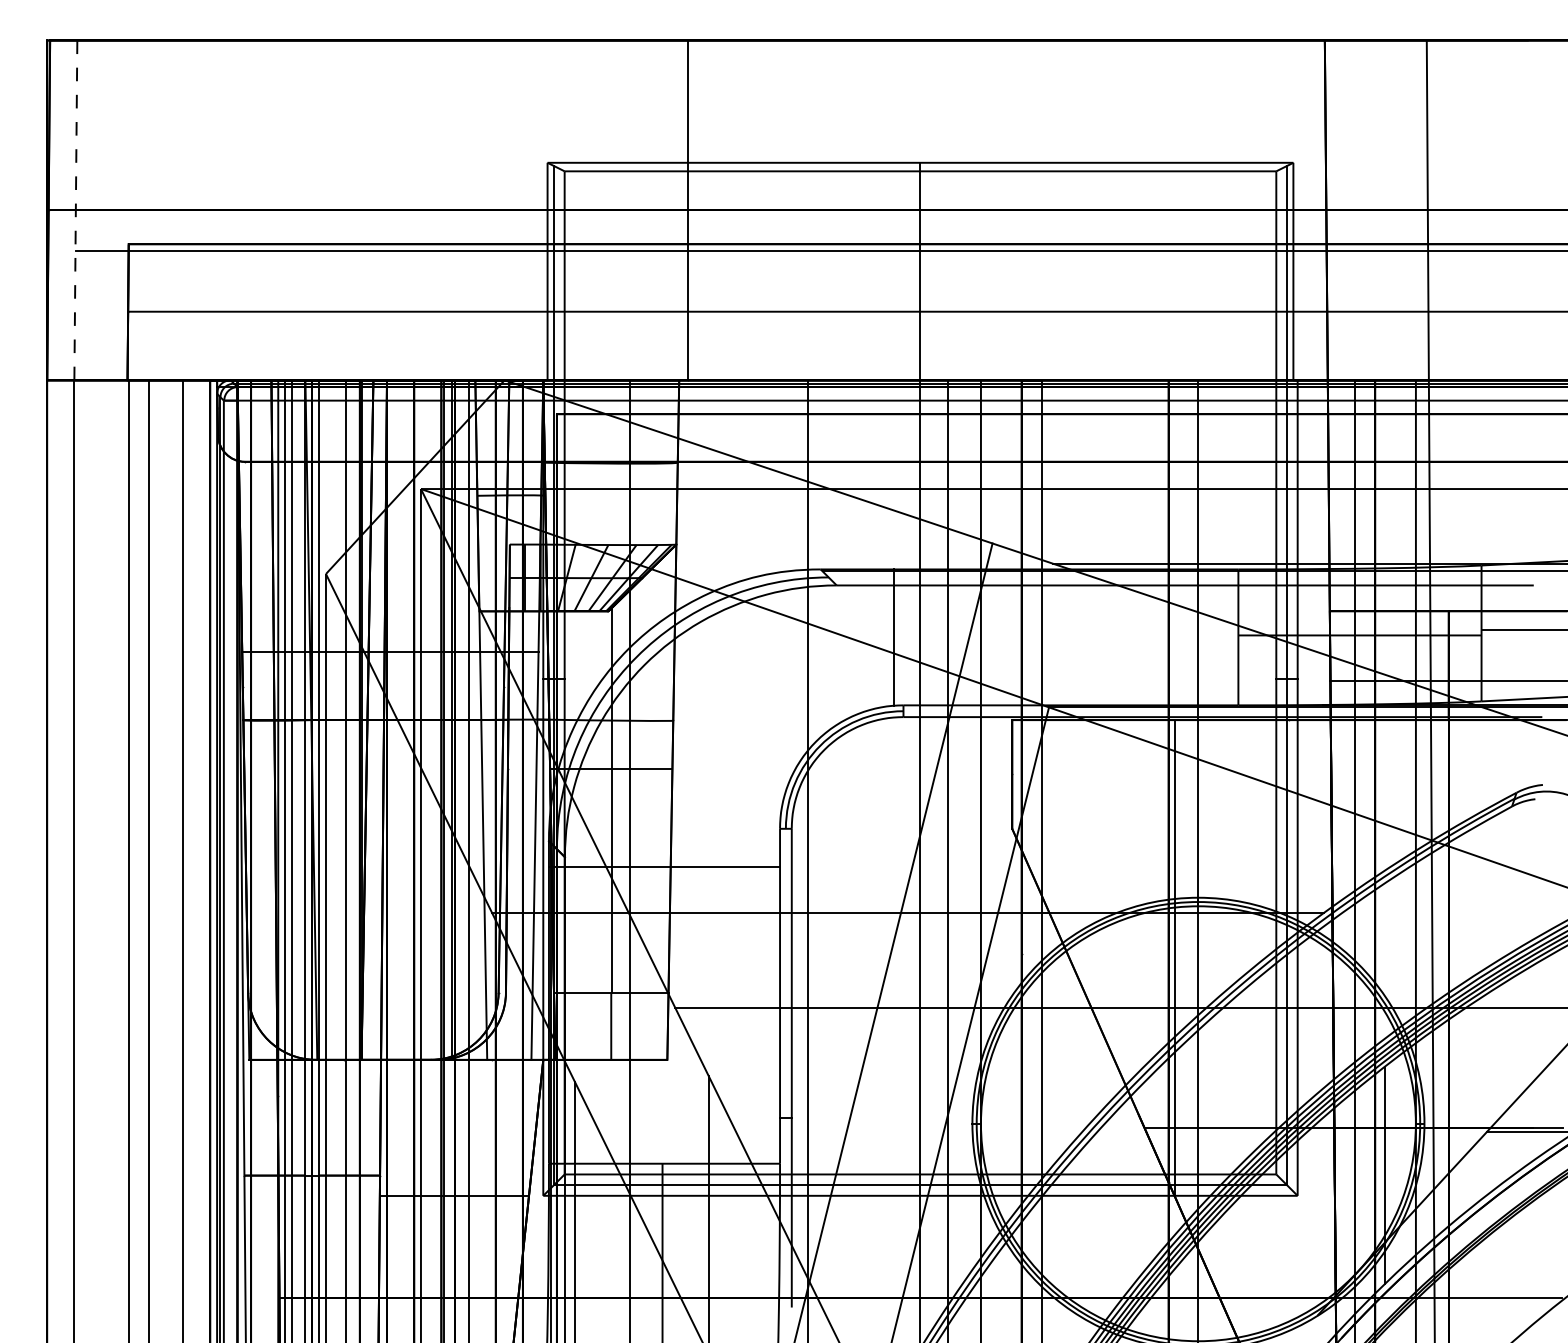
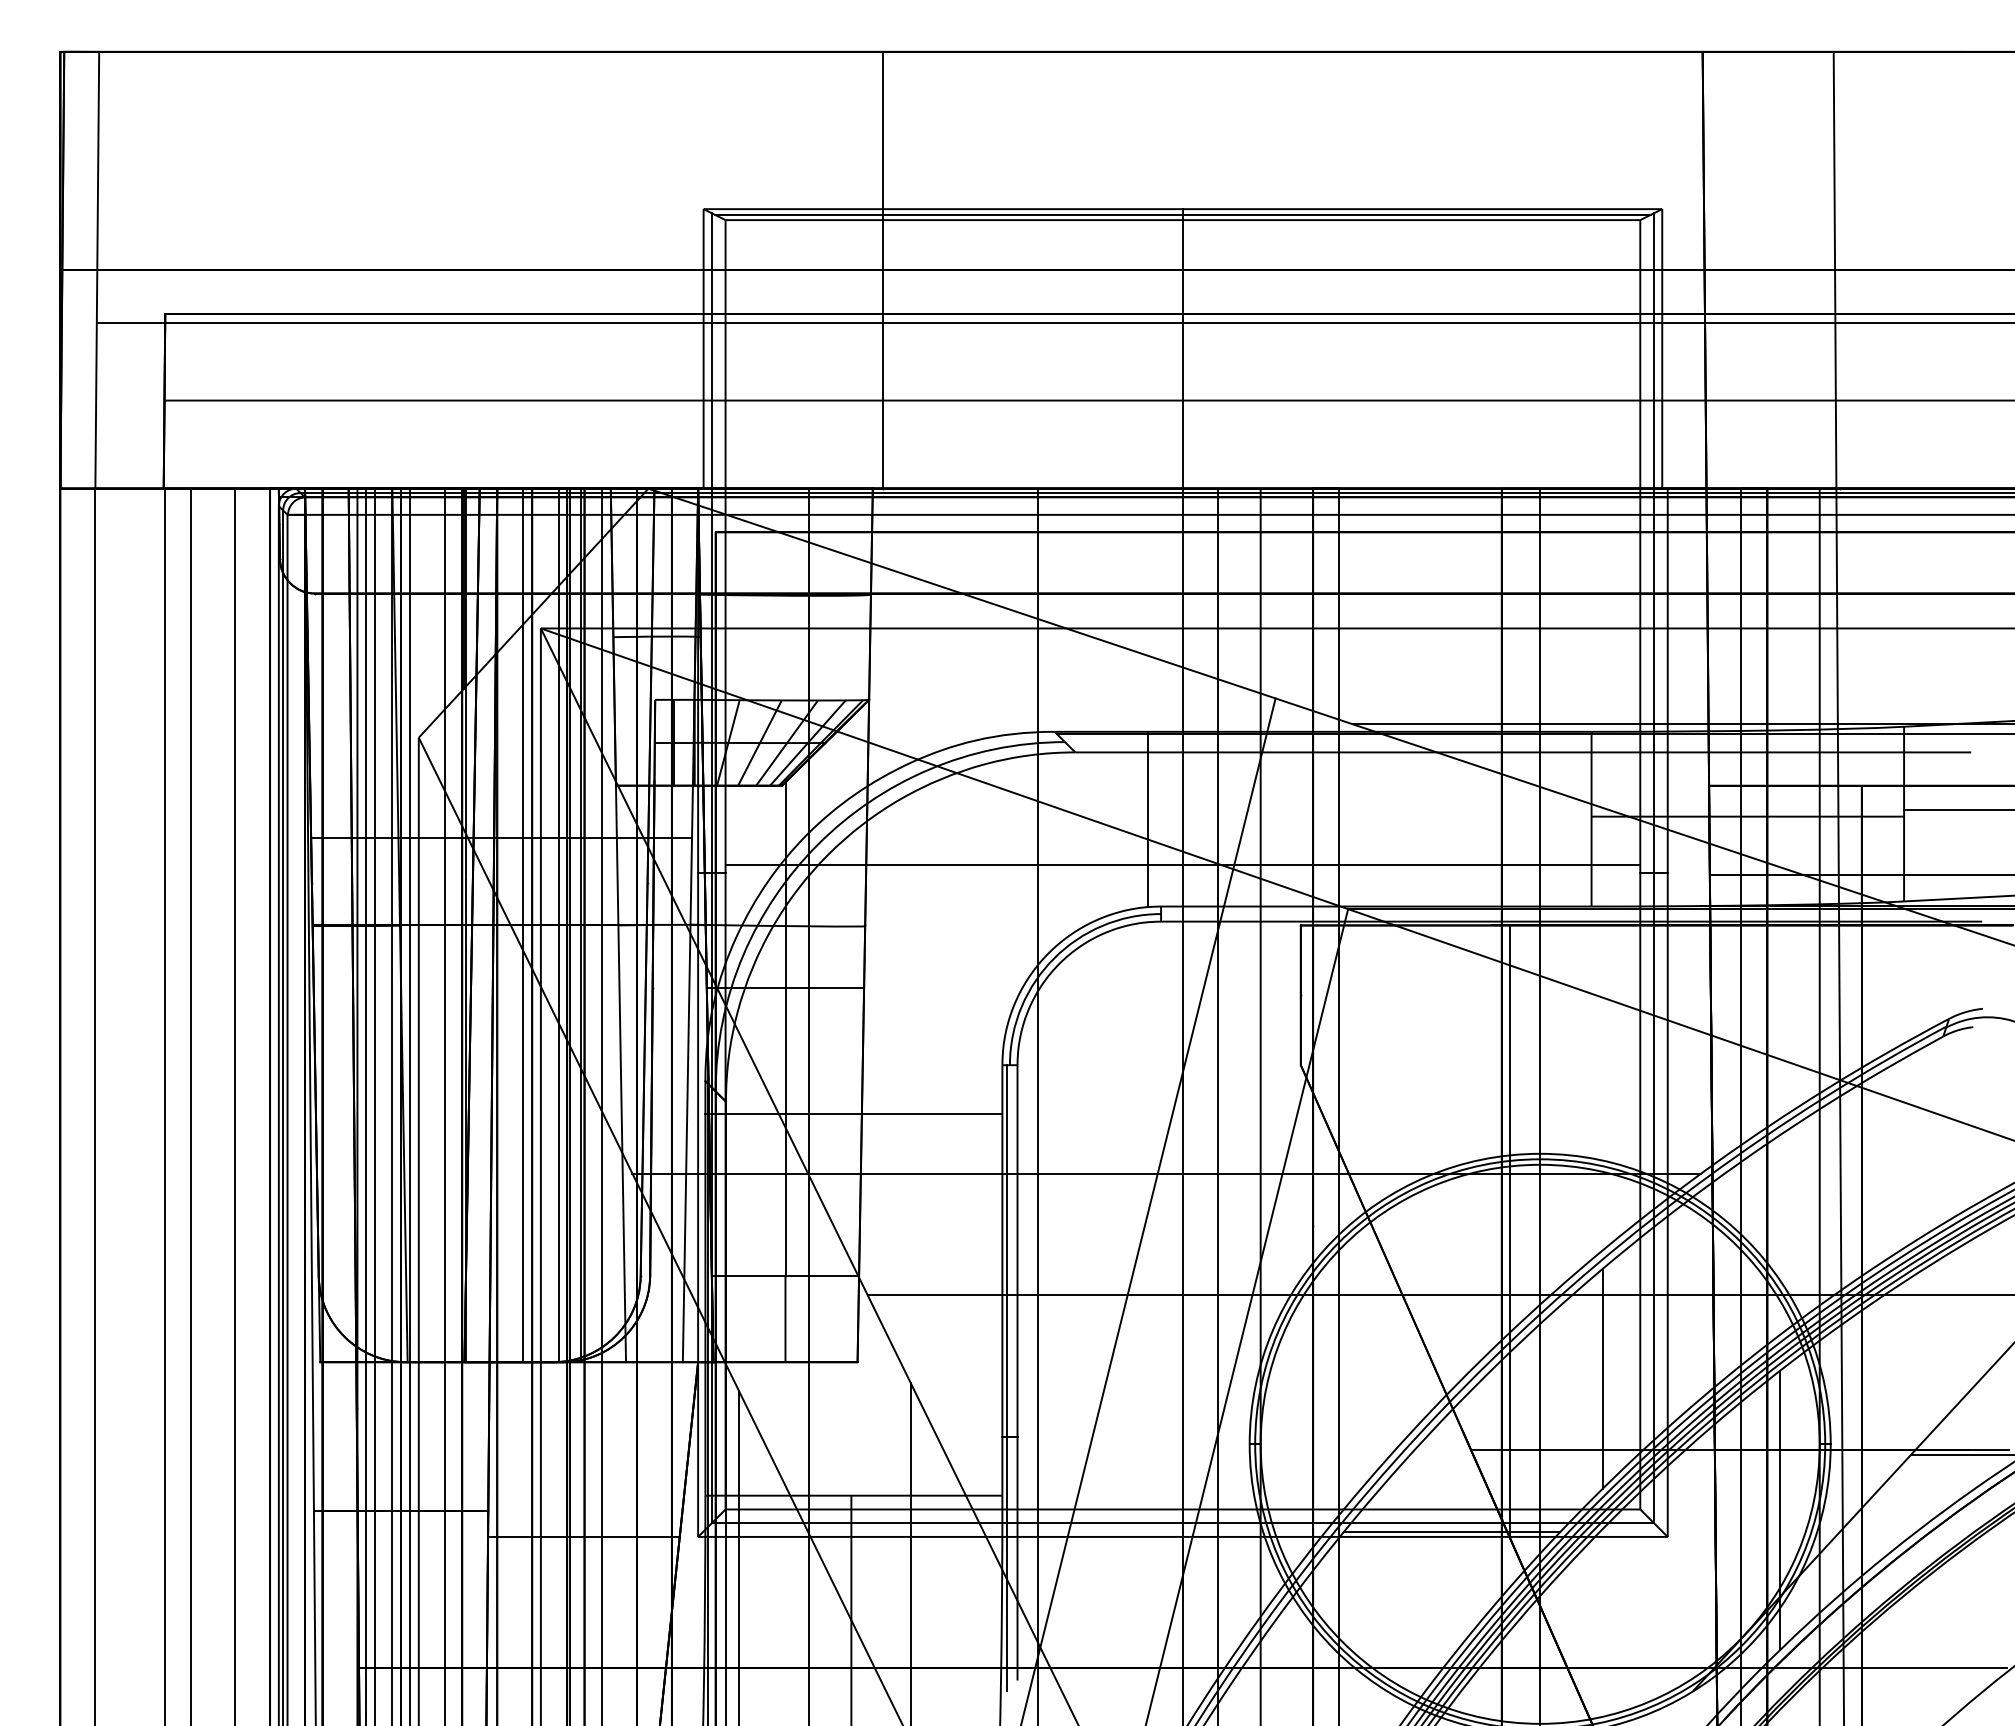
line: (920, 166) -> (1182, 214), added
line: (76, 210) -> (97, 270), dashed -> solid
line: (920, 672) -> (1182, 864), added
line: (407, 720) -> (523, 925), added
line: (435, 720) -> (559, 925), added
line: (784, 1071) -> (1007, 1377), added
line: (1246, 1072) -> (1602, 1378), added
line: (1129, 1192) -> (1451, 1532), added

